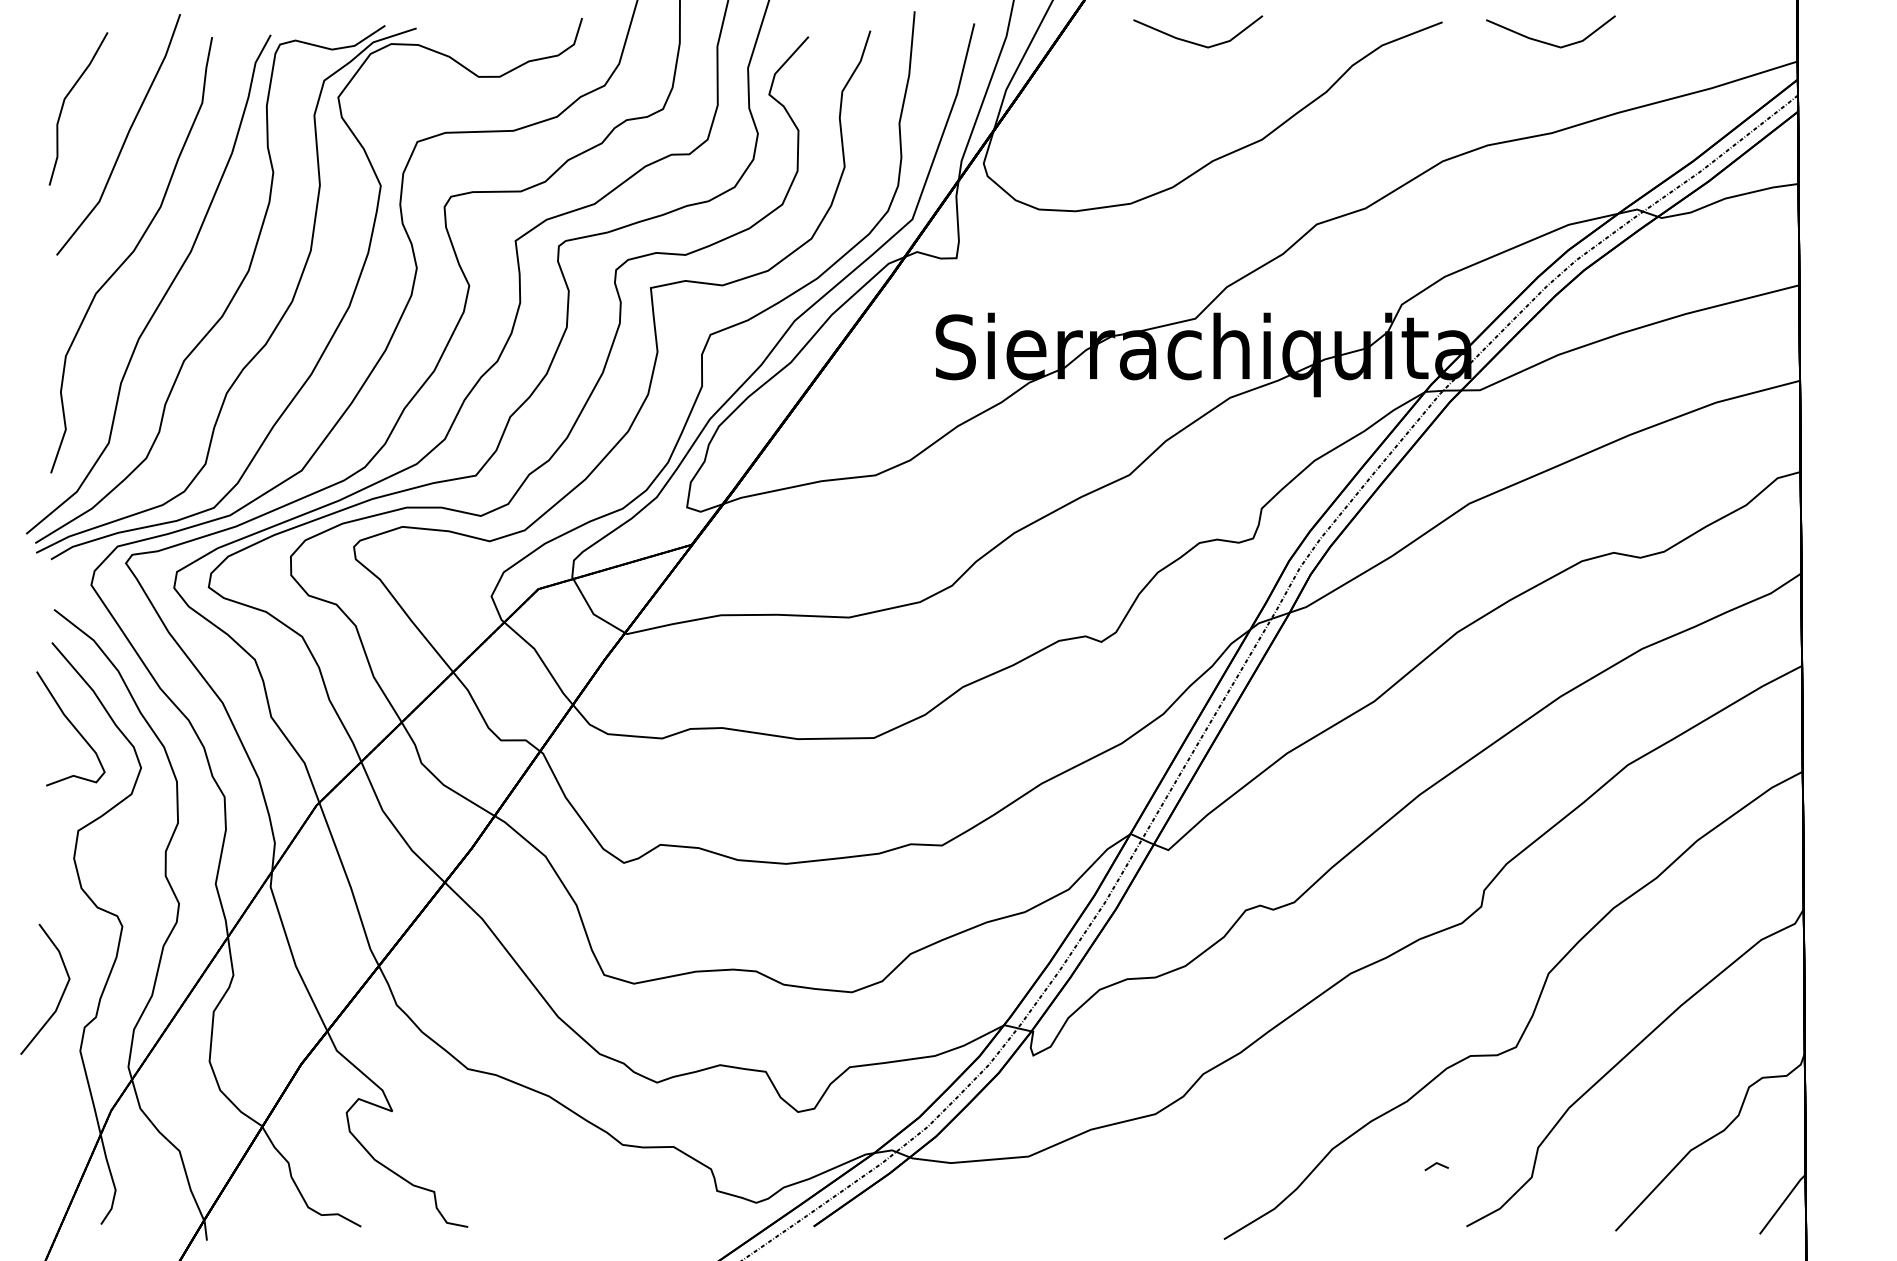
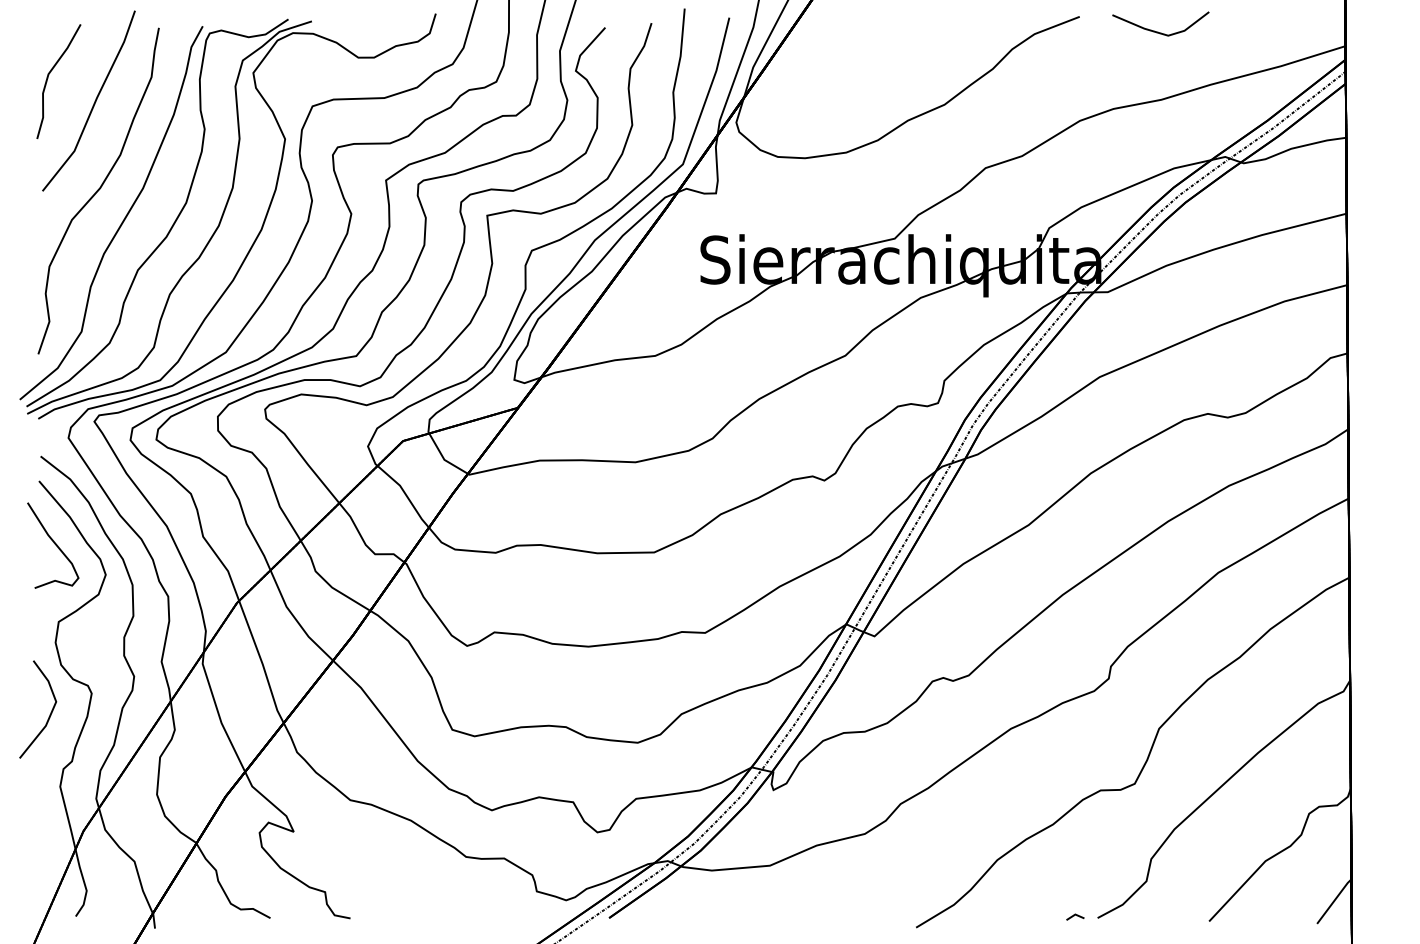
line: (1195, 41) -> (894, 31), removed
line: (60, 995) -> (49, 714), moved
line: (1436, 1164) -> (1075, 915), moved

